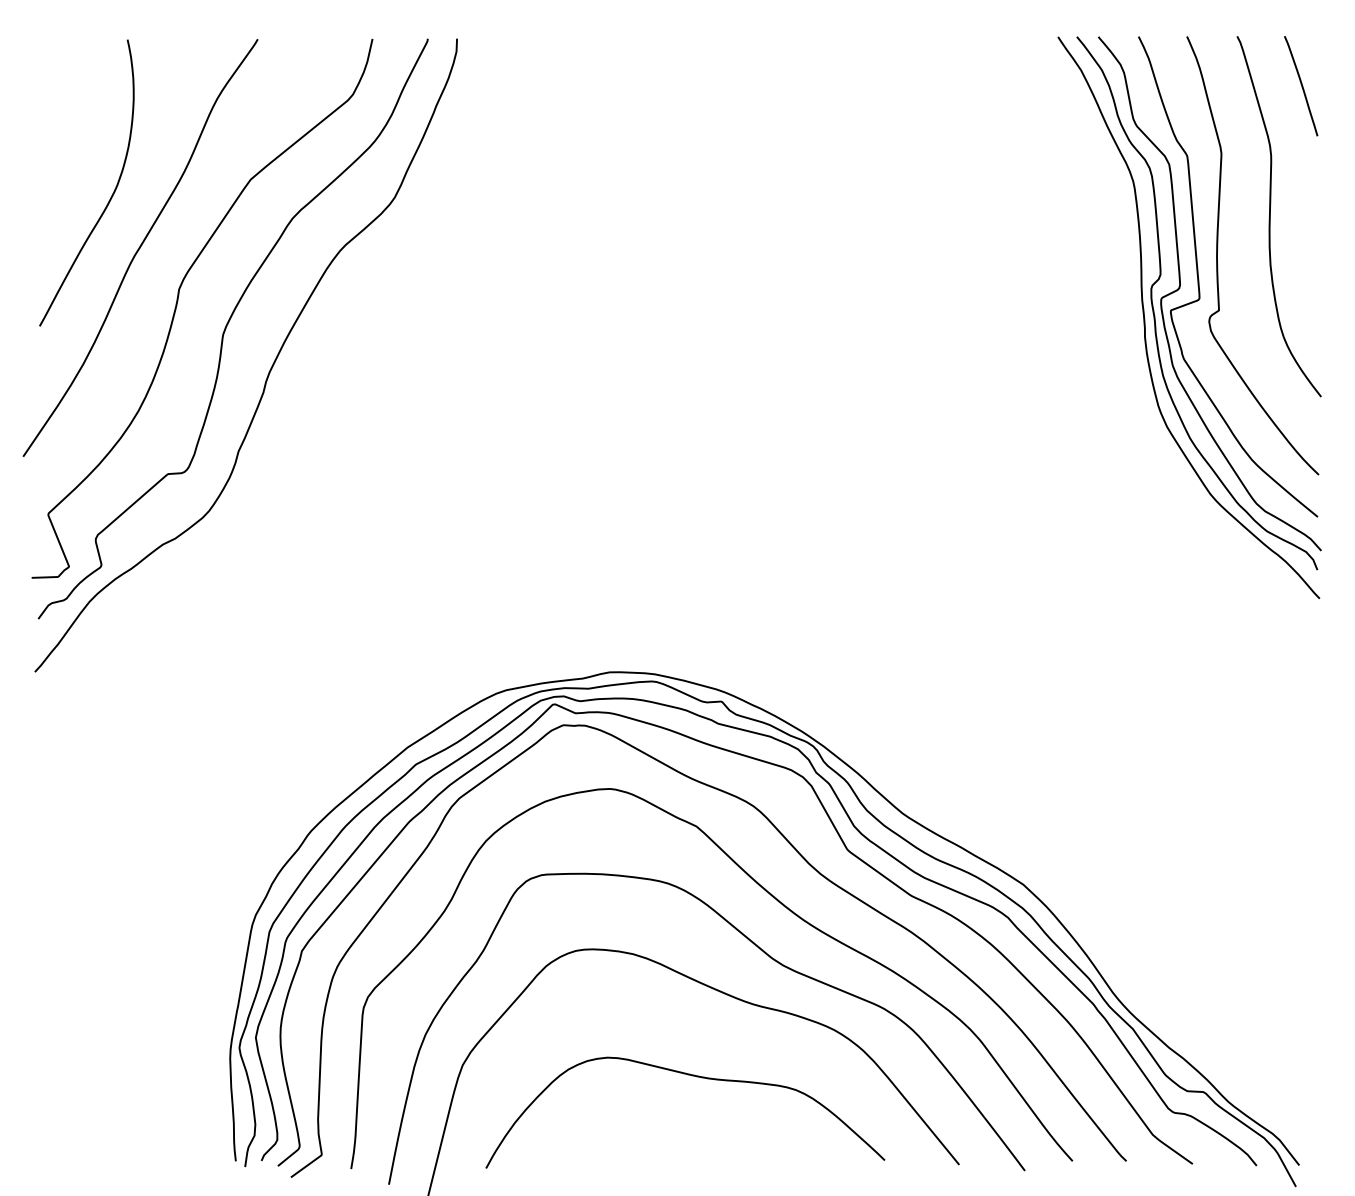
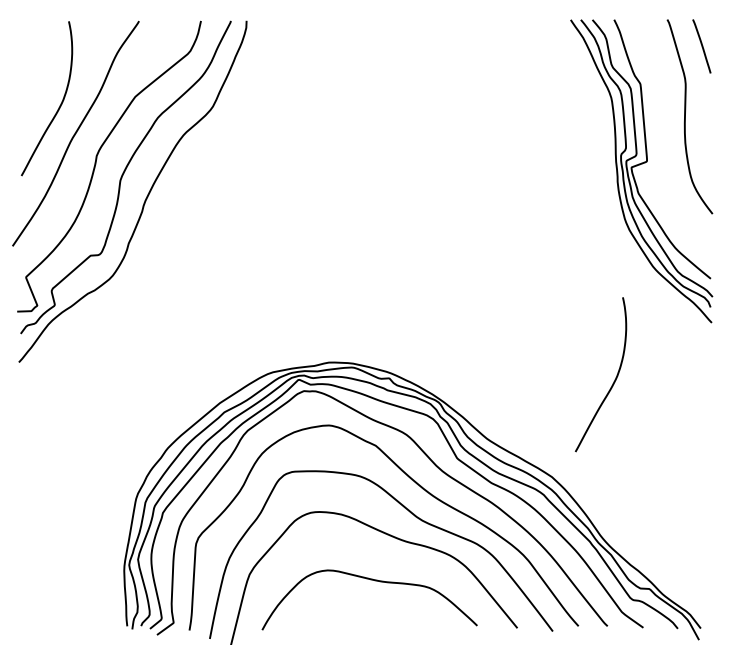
curve: (1218, 254) -> (657, 137), removed
curve: (1137, 707) -> (613, 381), added

